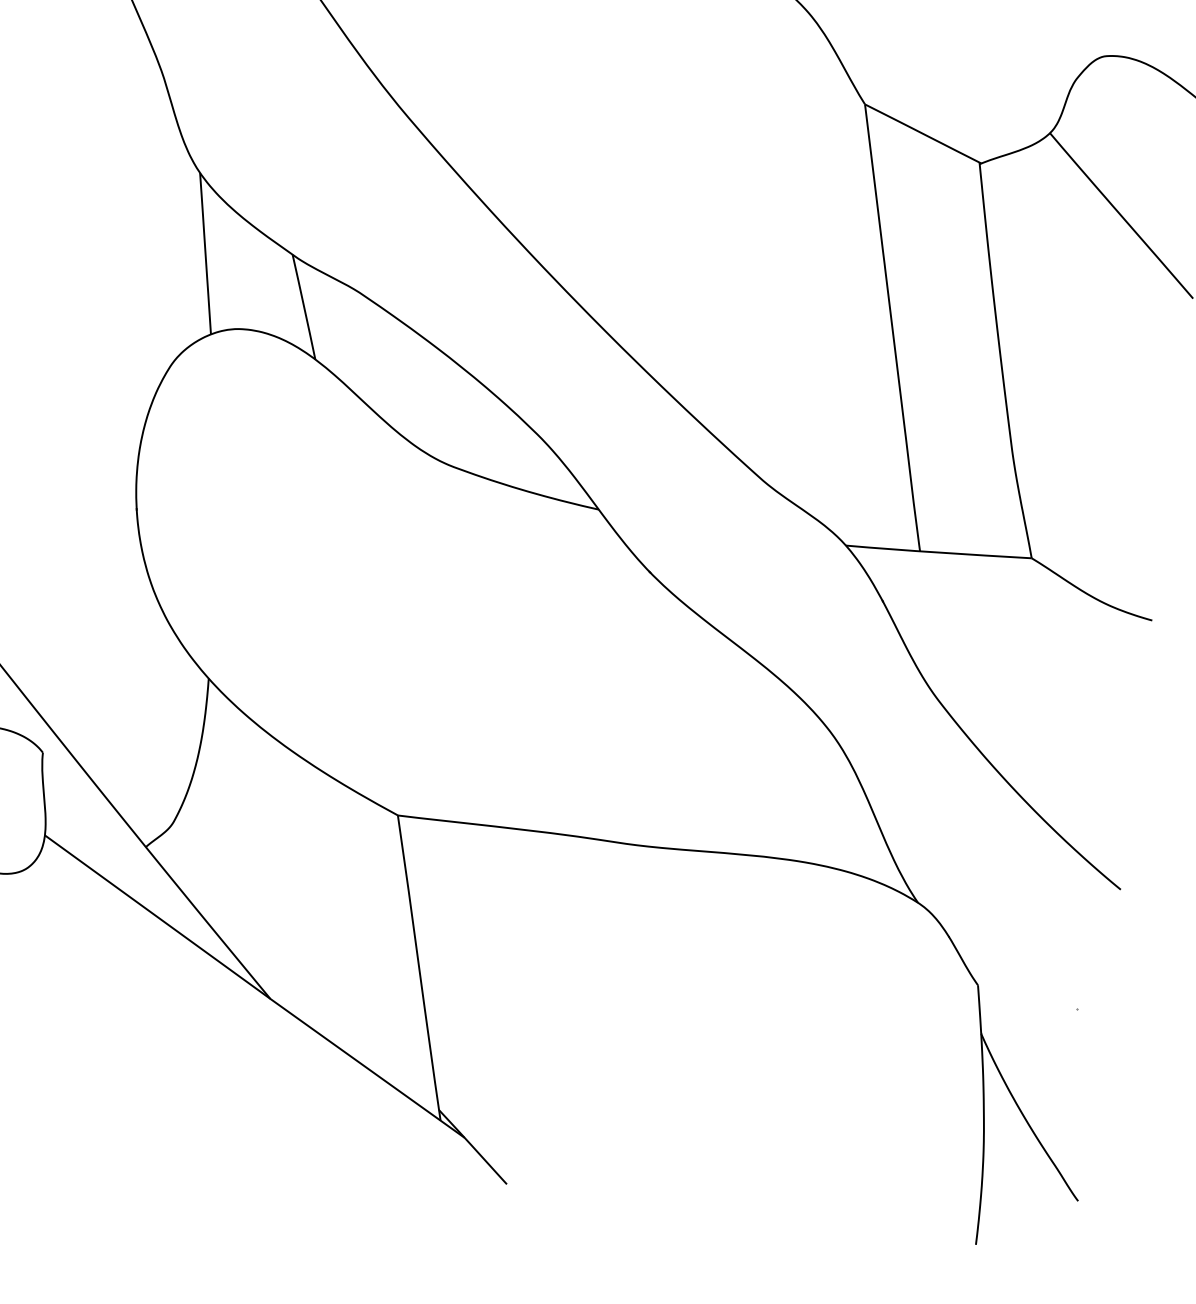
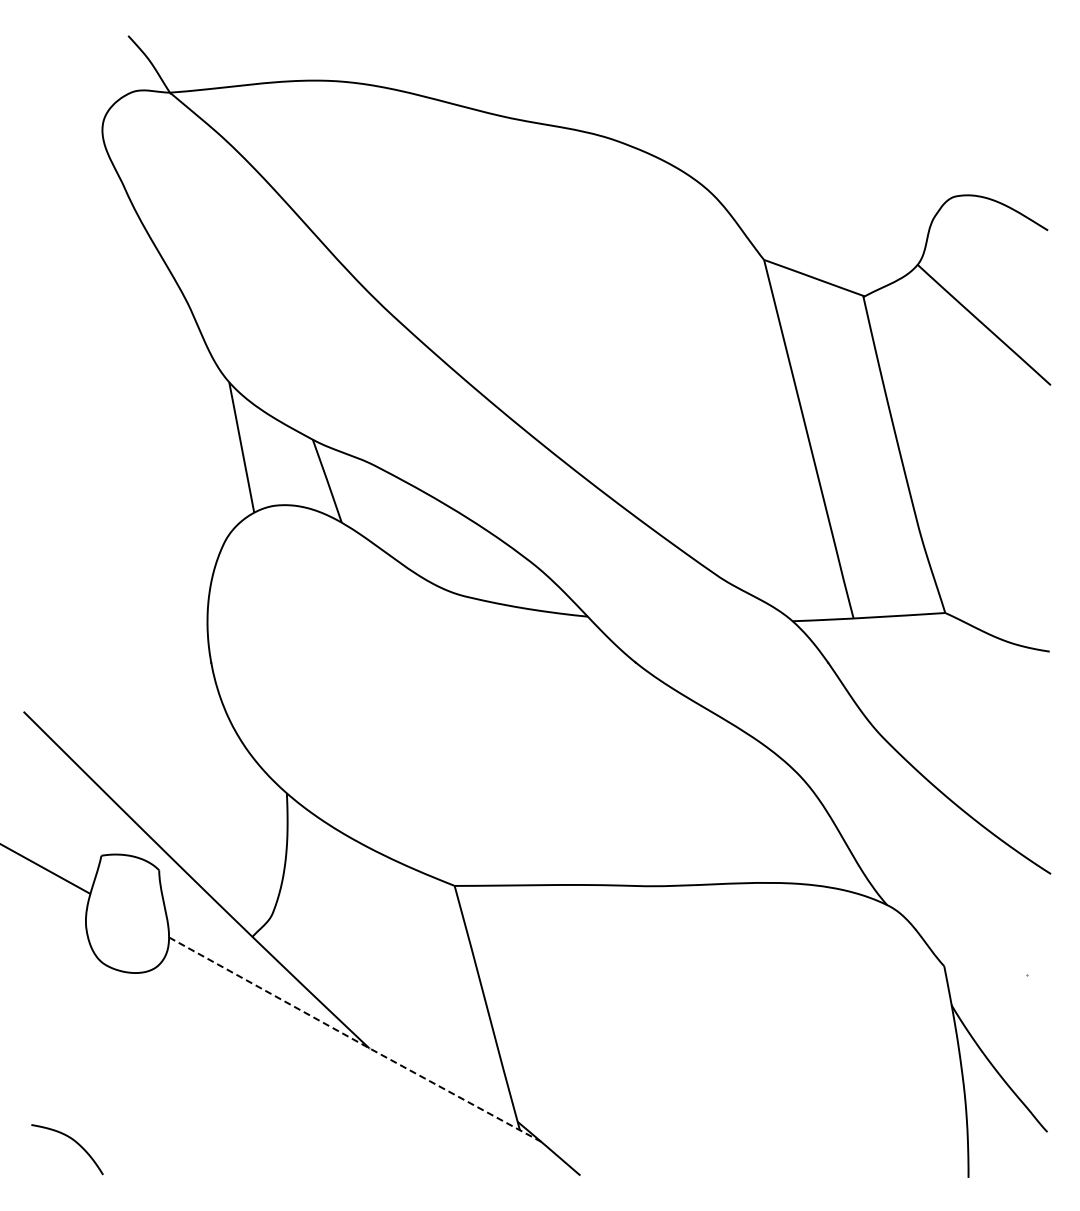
line: (256, 987) -> (356, 1040), solid -> dashed

